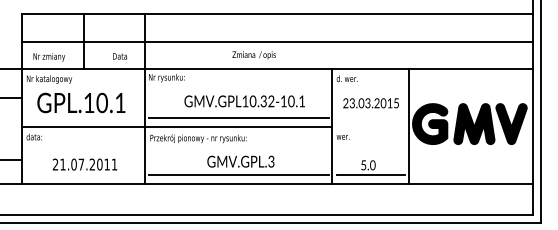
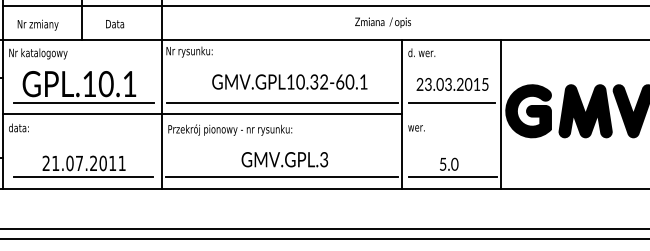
text: (253, 55) -> (382, 22), moved
text: (119, 56) -> (114, 24), moved
text: (283, 101) -> (339, 82), GMV.GPL10.32-10.1 -> GMV.GPL10.32-60.1
line: (84, 117) -> (83, 102), added
line: (370, 117) -> (451, 102), added
line: (84, 175) -> (83, 177), added

